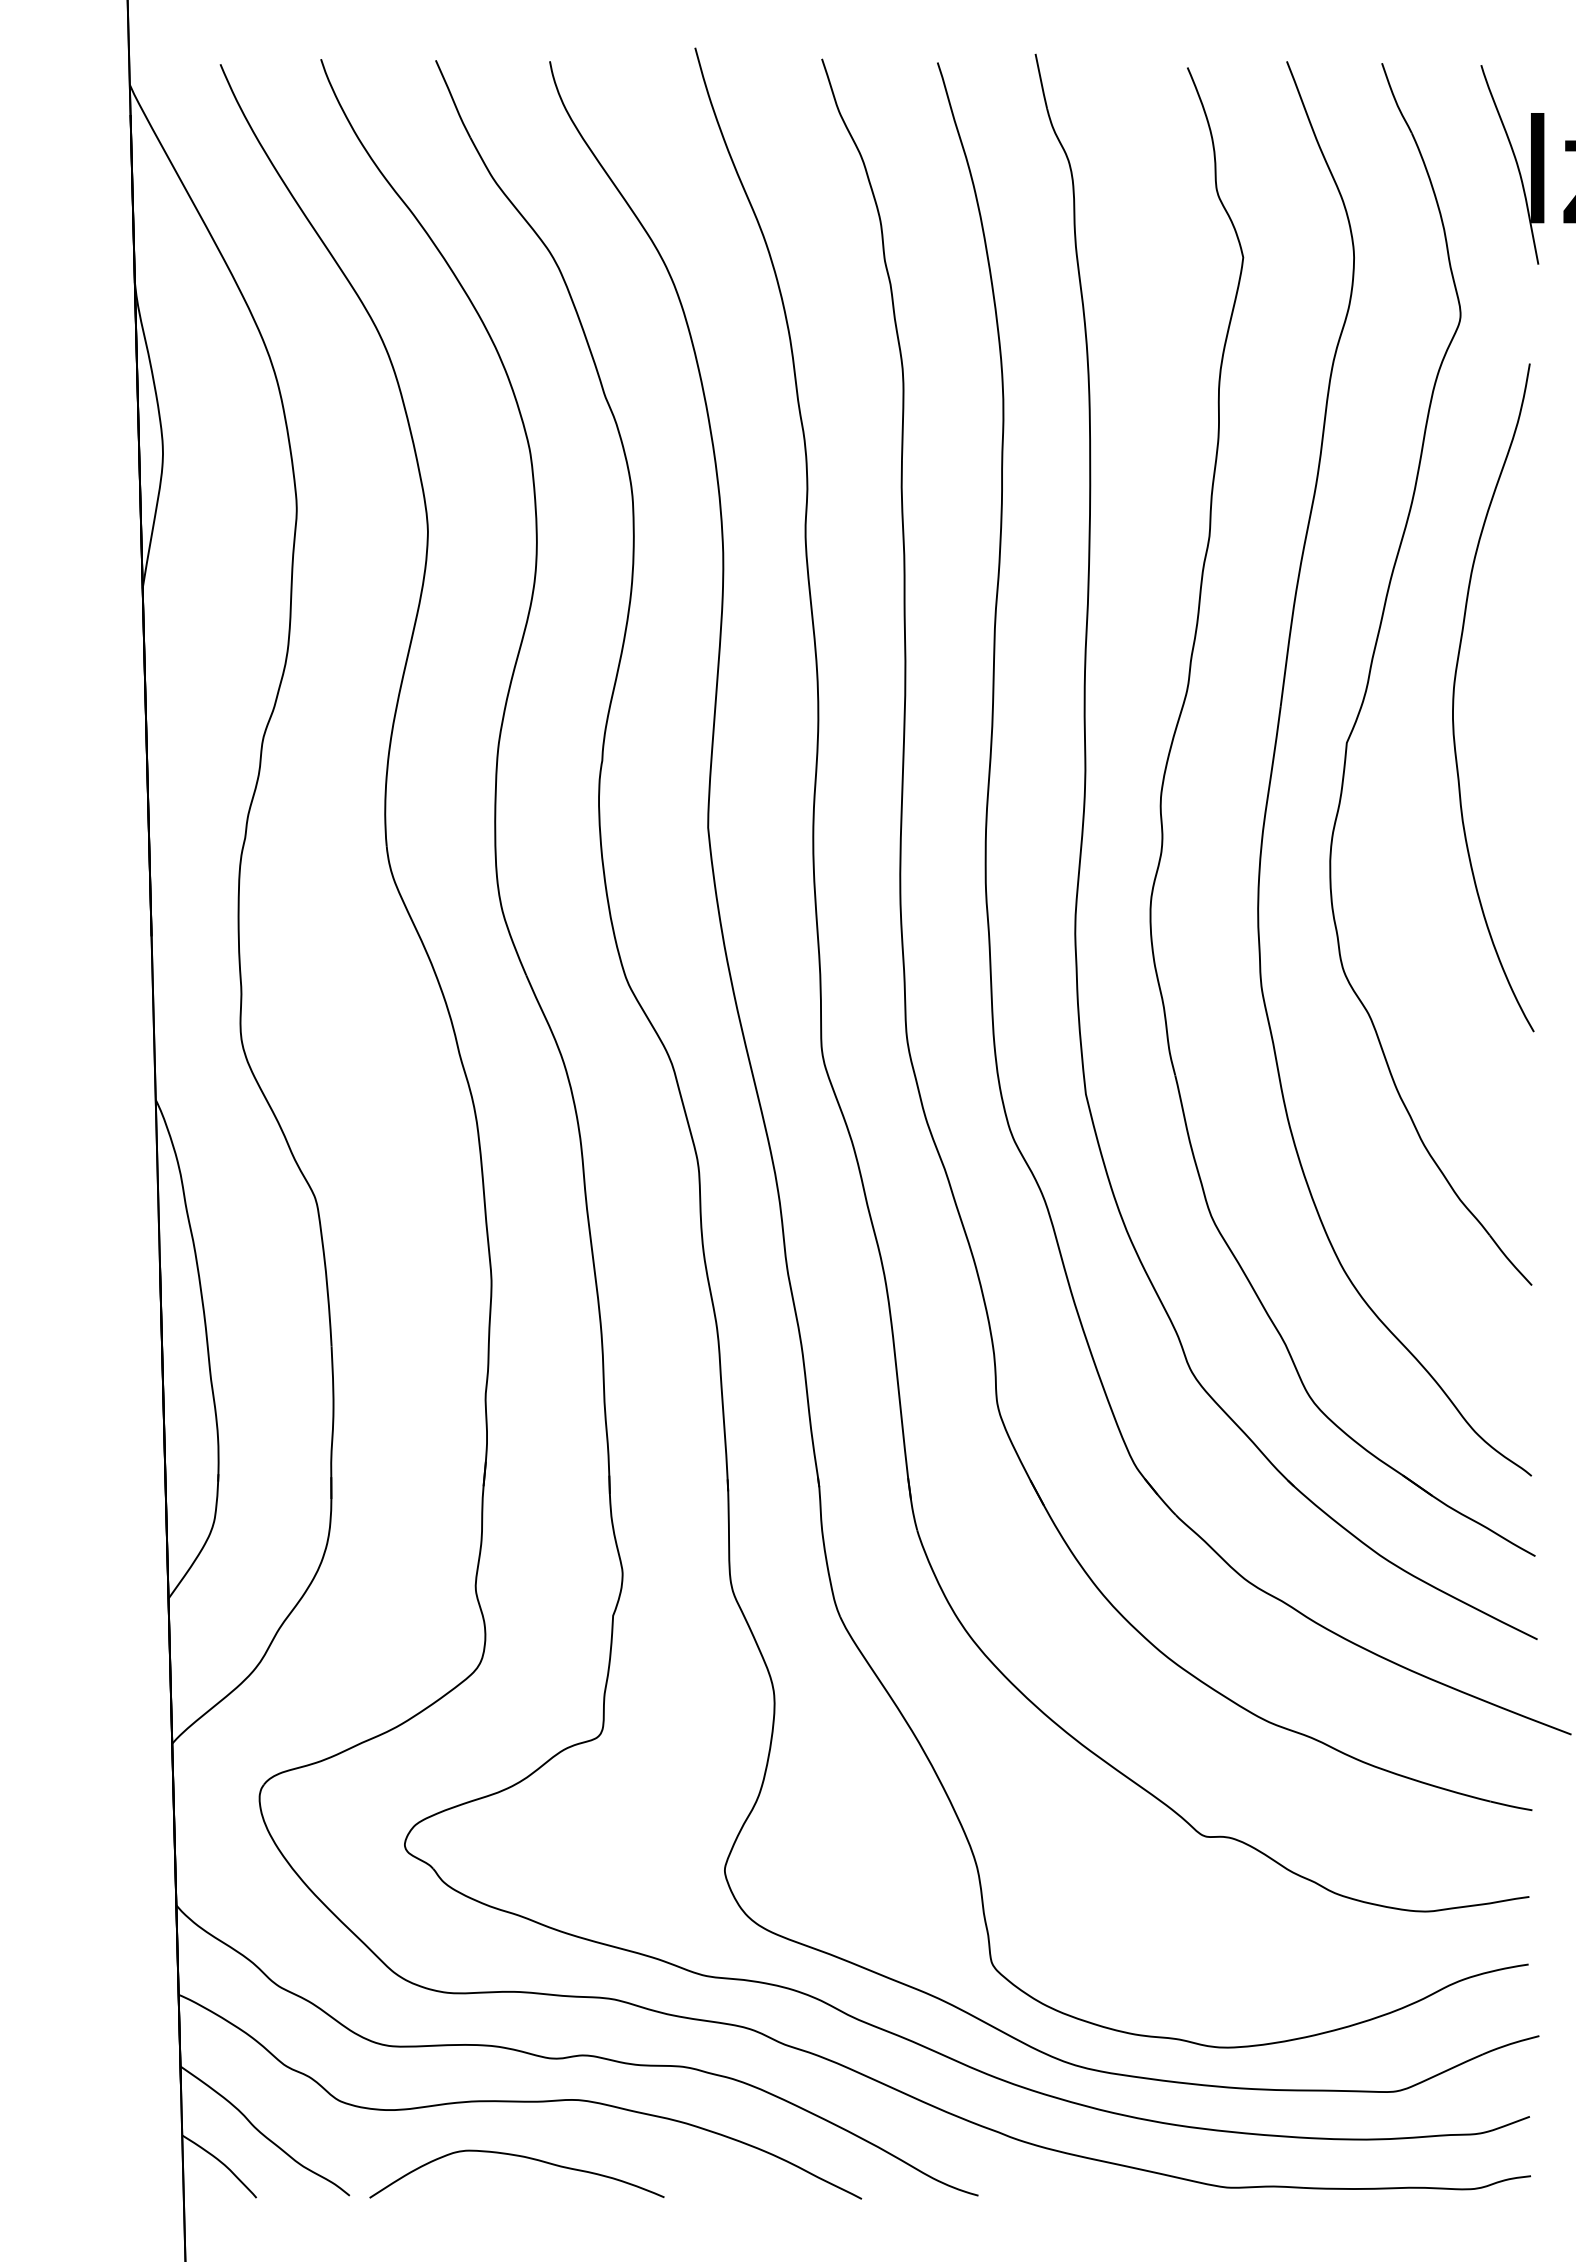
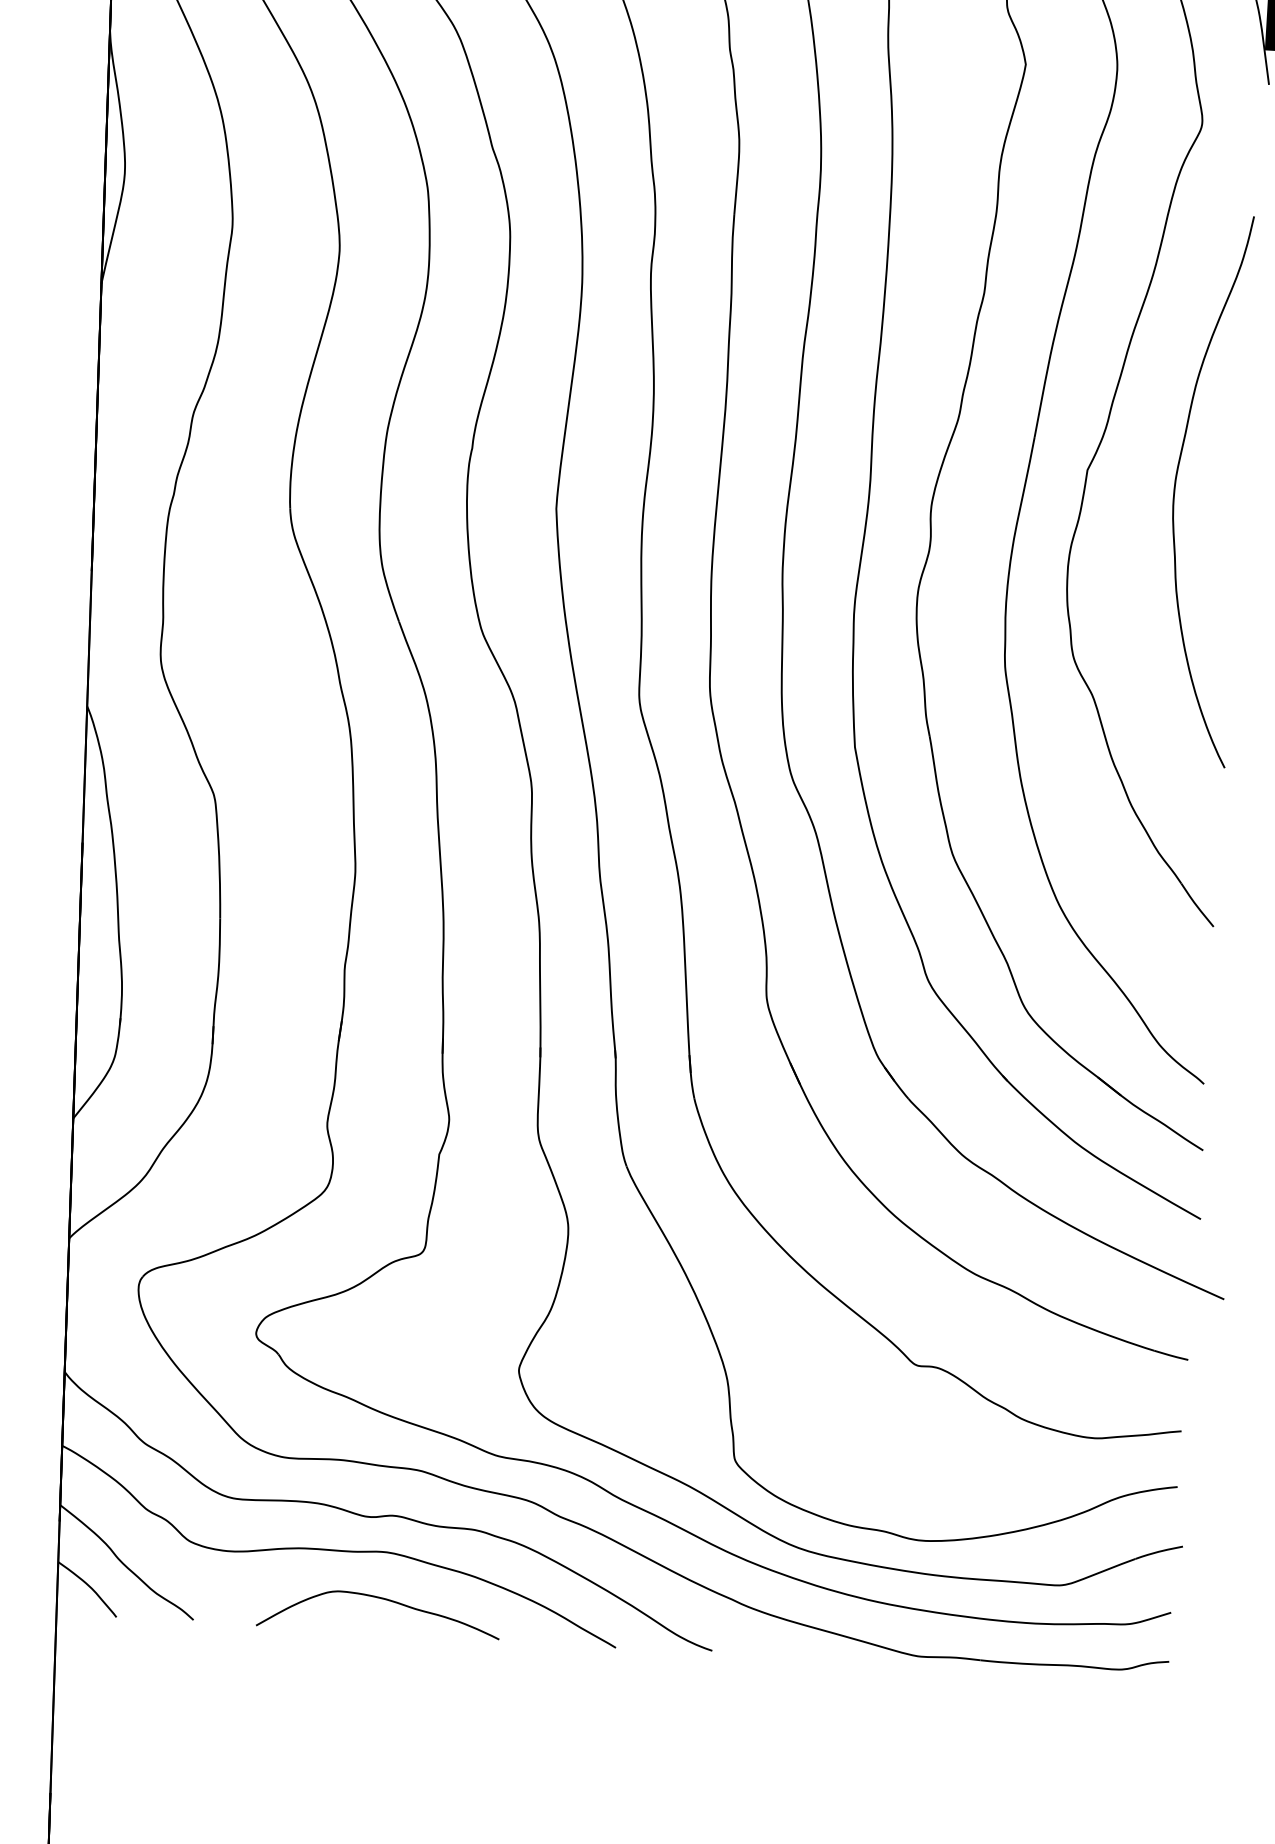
curve: (1454, 697) -> (1175, 488), moved
curve: (521, 2157) -> (383, 1599), moved

